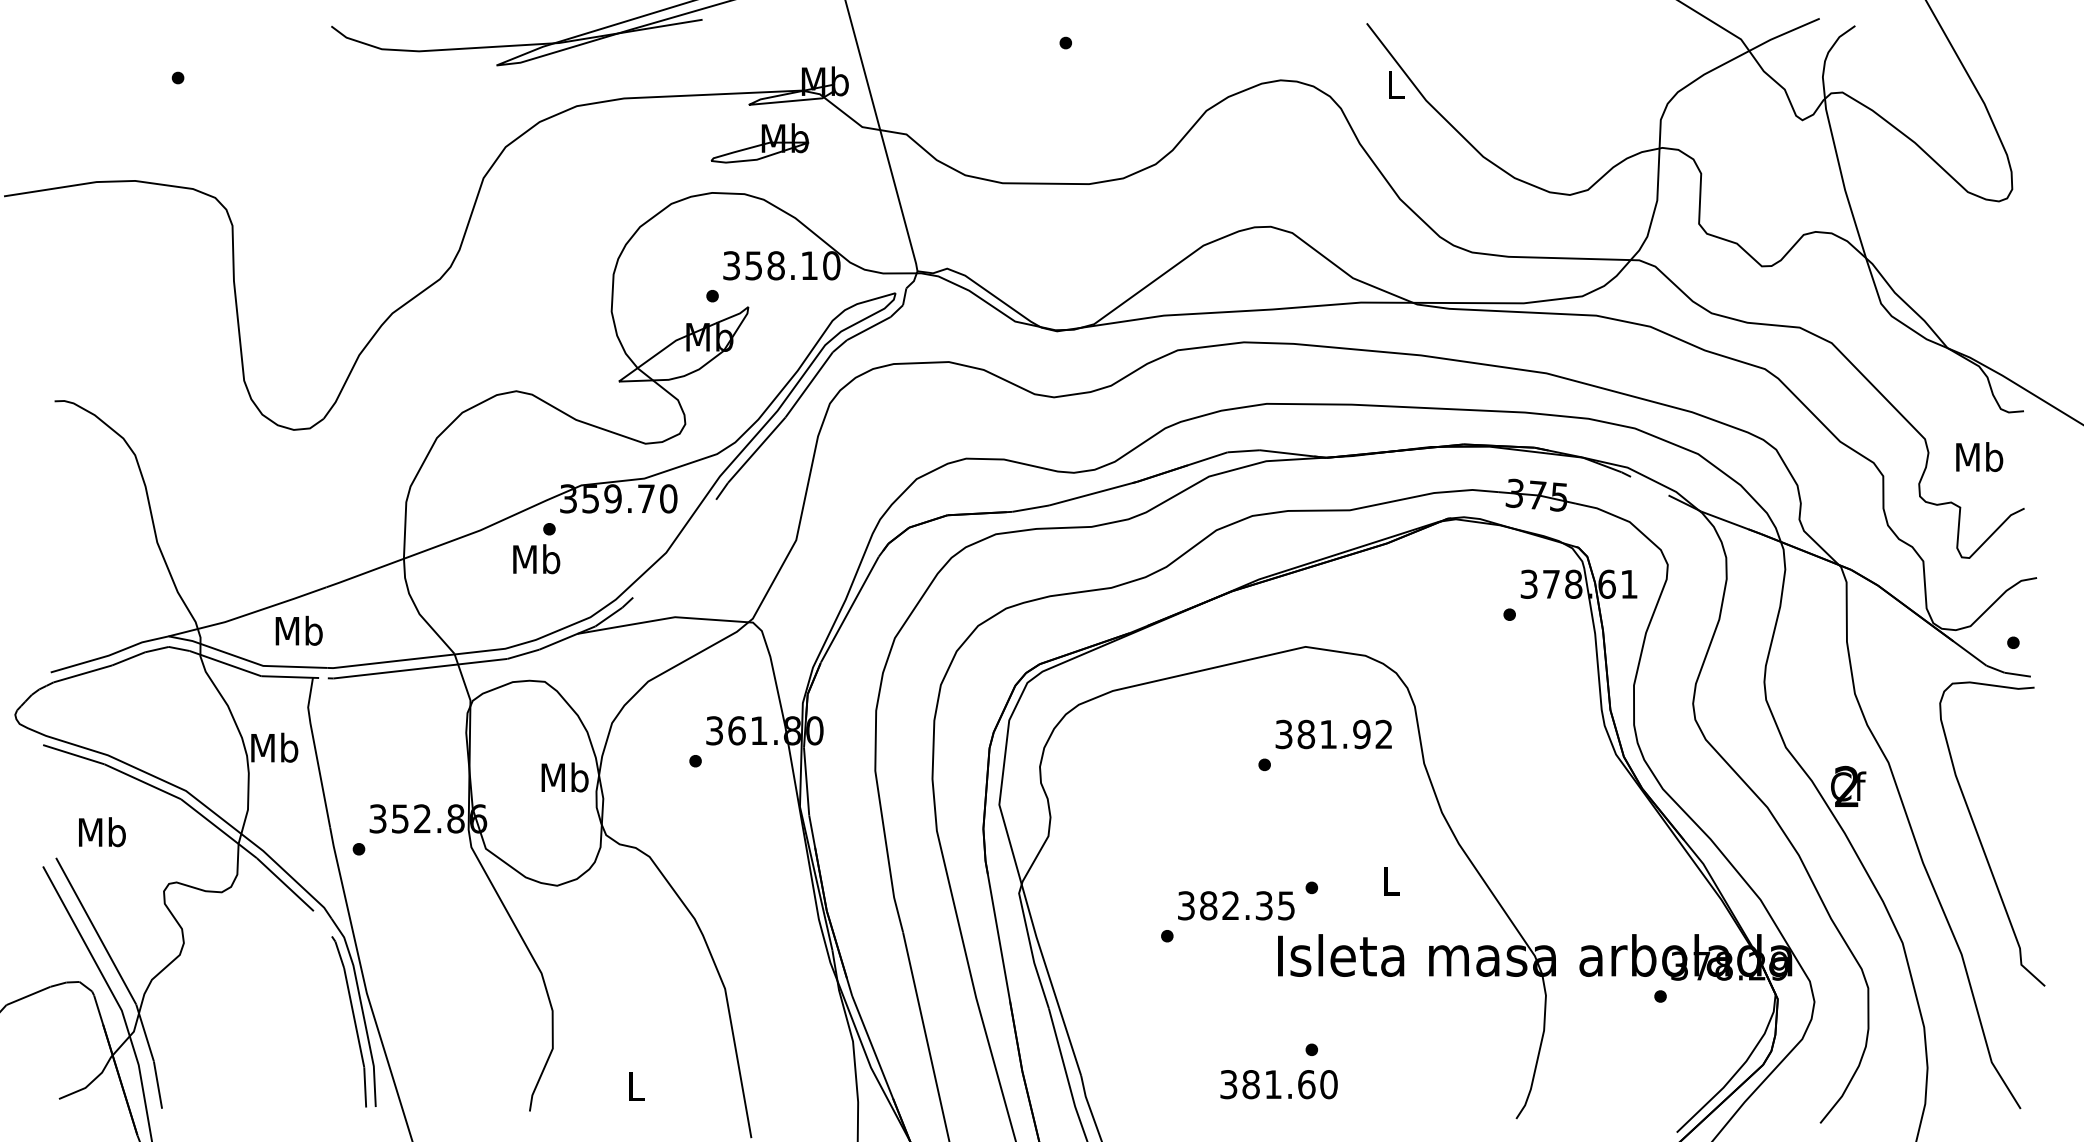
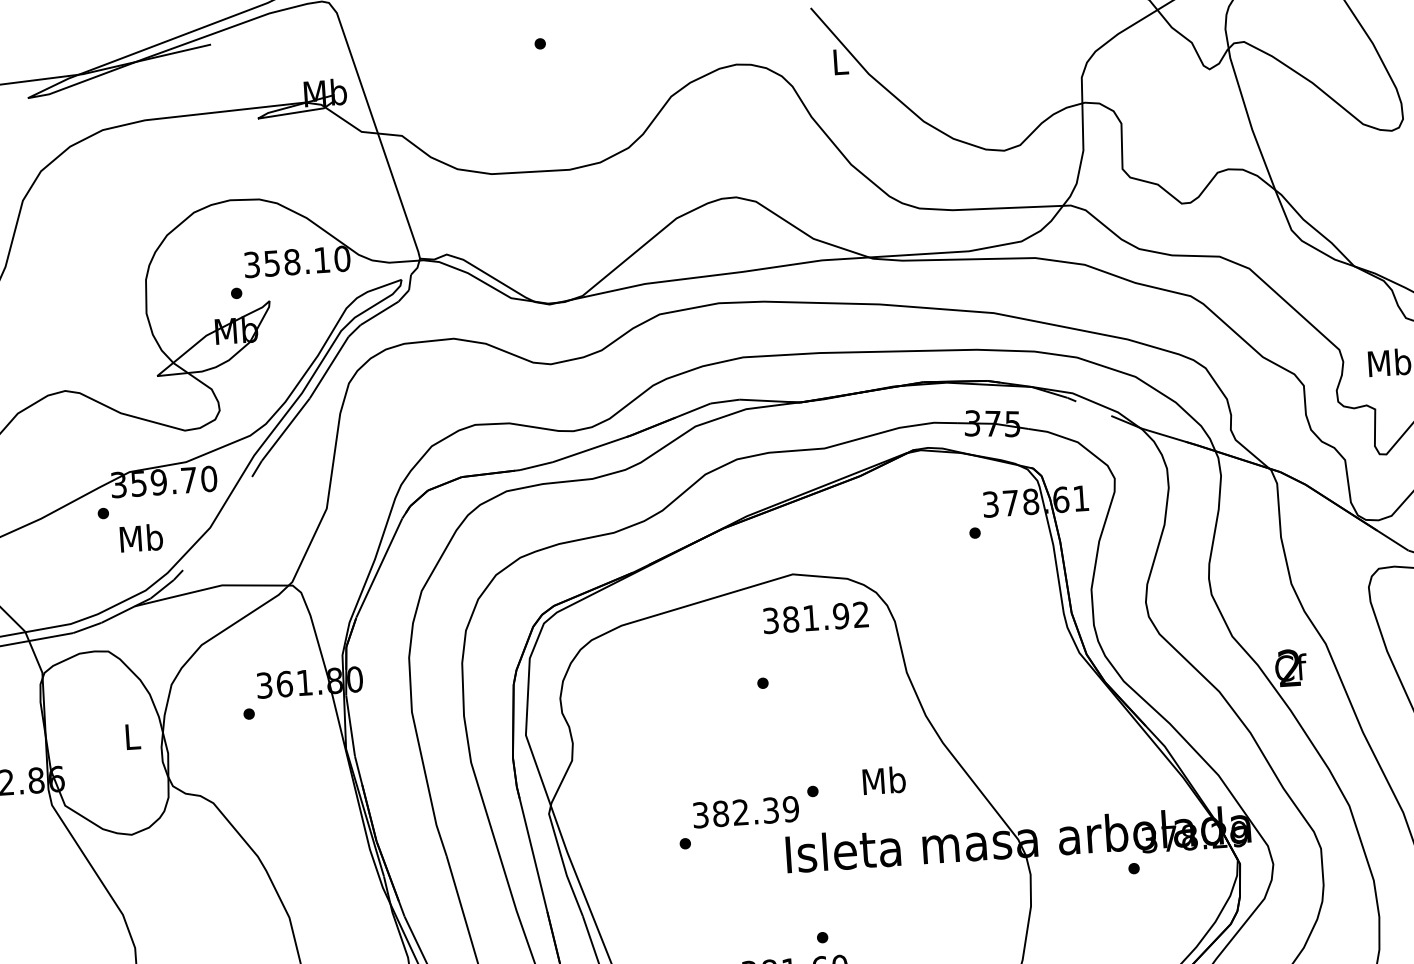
part: (759, 143) -> (269, 152), removed
text: (536, 559) -> (141, 538), moved
text: (1333, 734) -> (815, 617), moved
text: (564, 777) -> (131, 736), Mb -> L
text: (1391, 881) -> (884, 780), L -> Mb
text: (1286, 905) -> (791, 808), 382.35 -> 382.39

